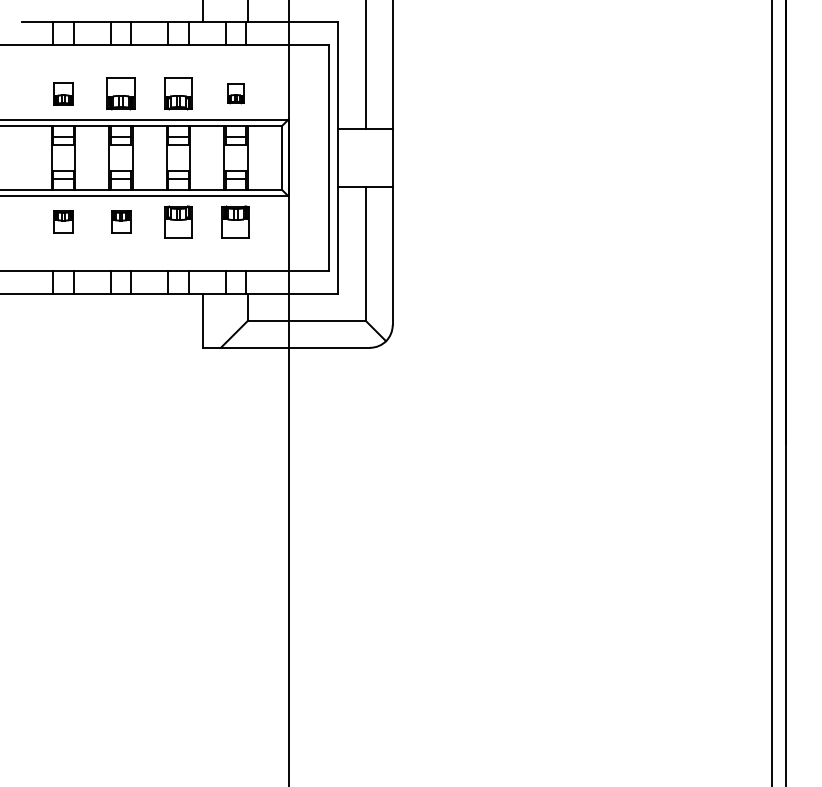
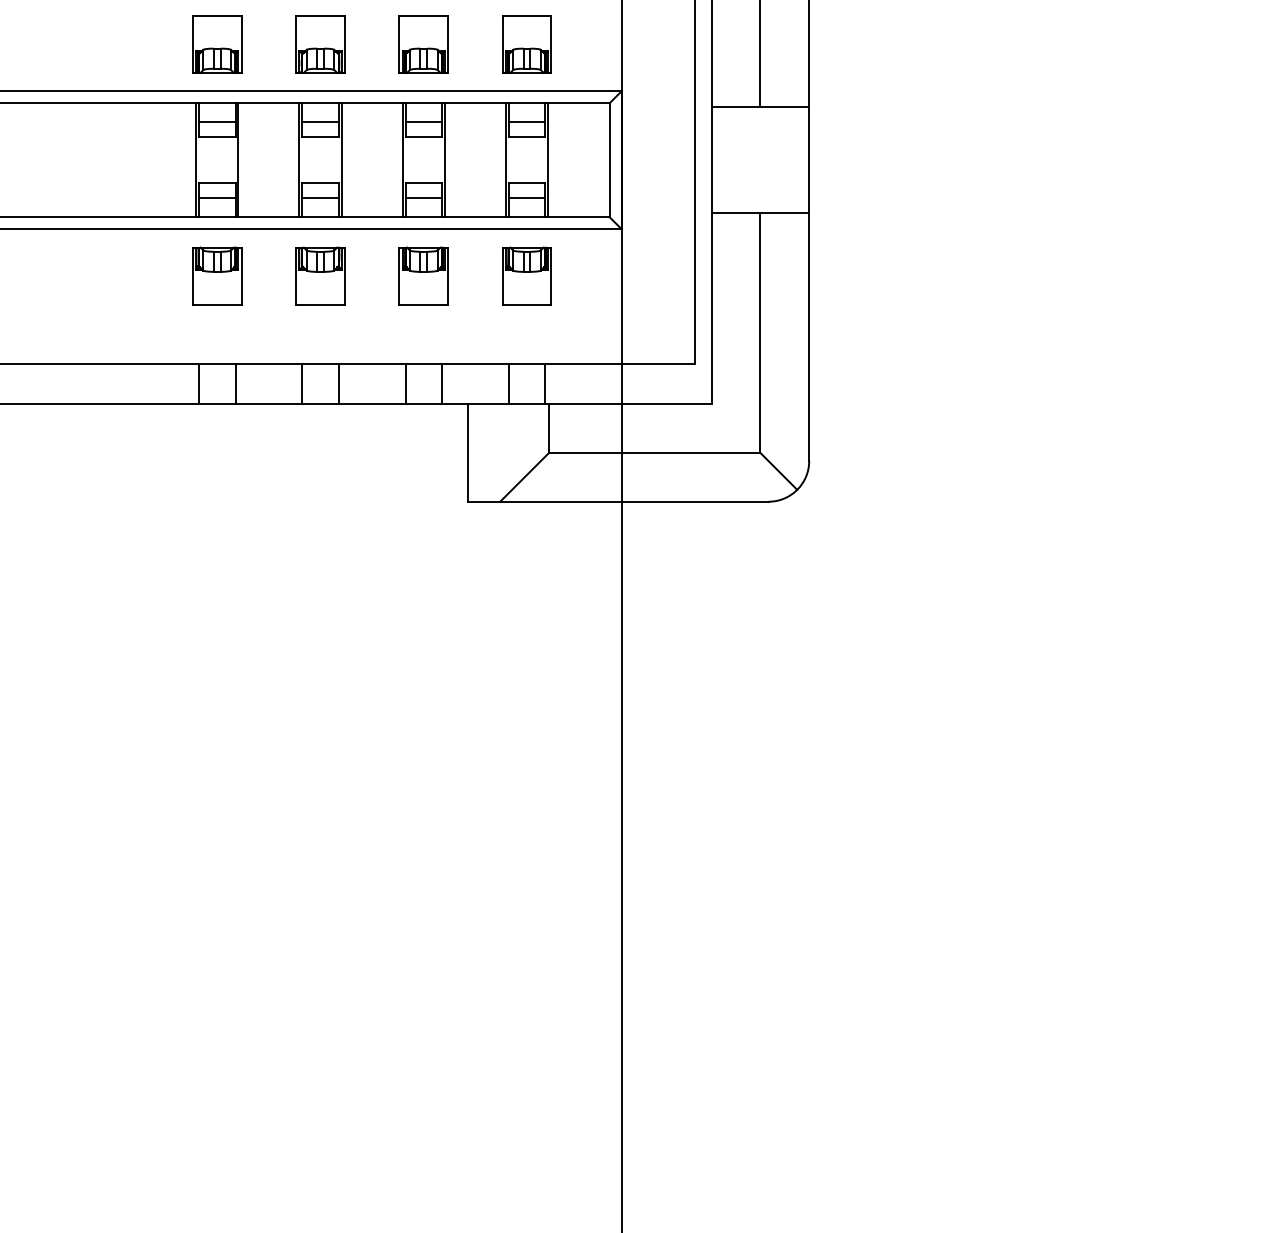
part: (63, 93) -> (217, 44), size x1.43
part: (235, 93) -> (526, 44), size x1.67
part: (63, 221) -> (217, 274), size x1.43
part: (120, 221) -> (319, 274), size x1.43

